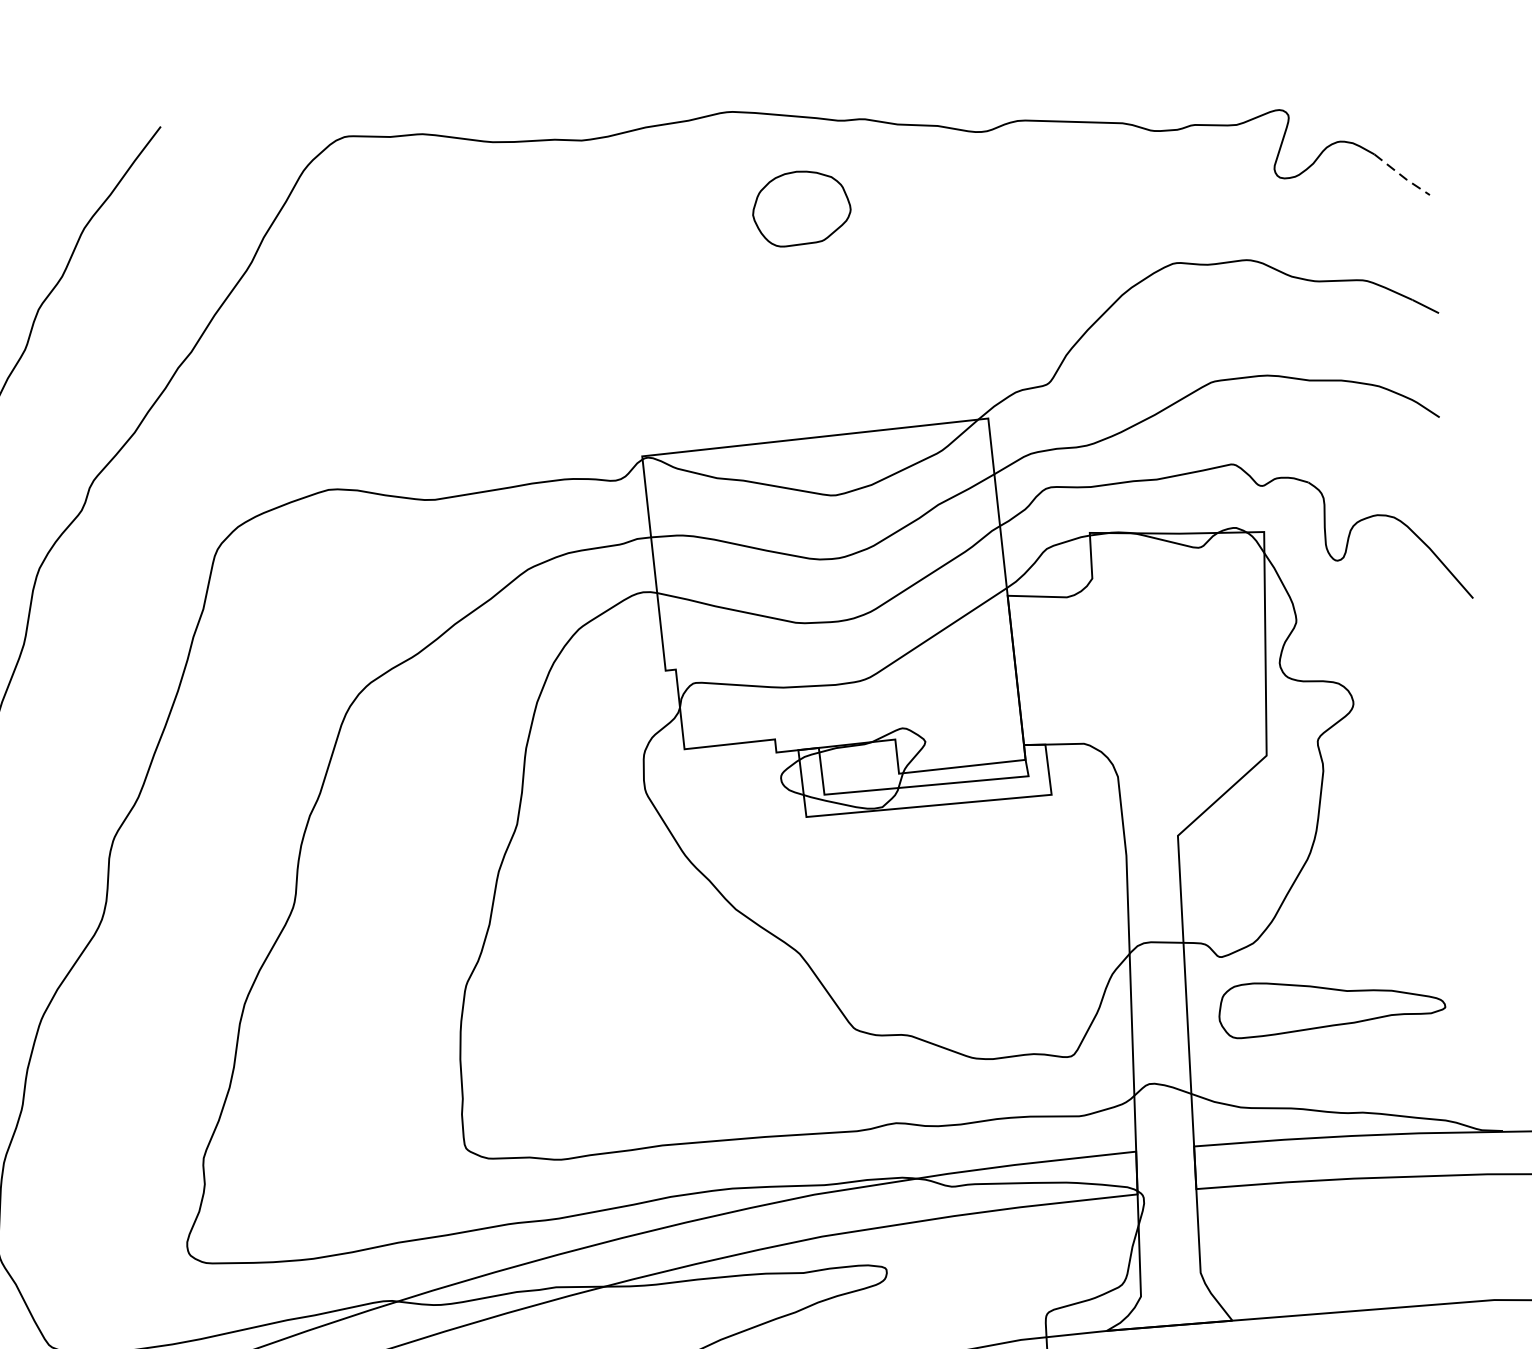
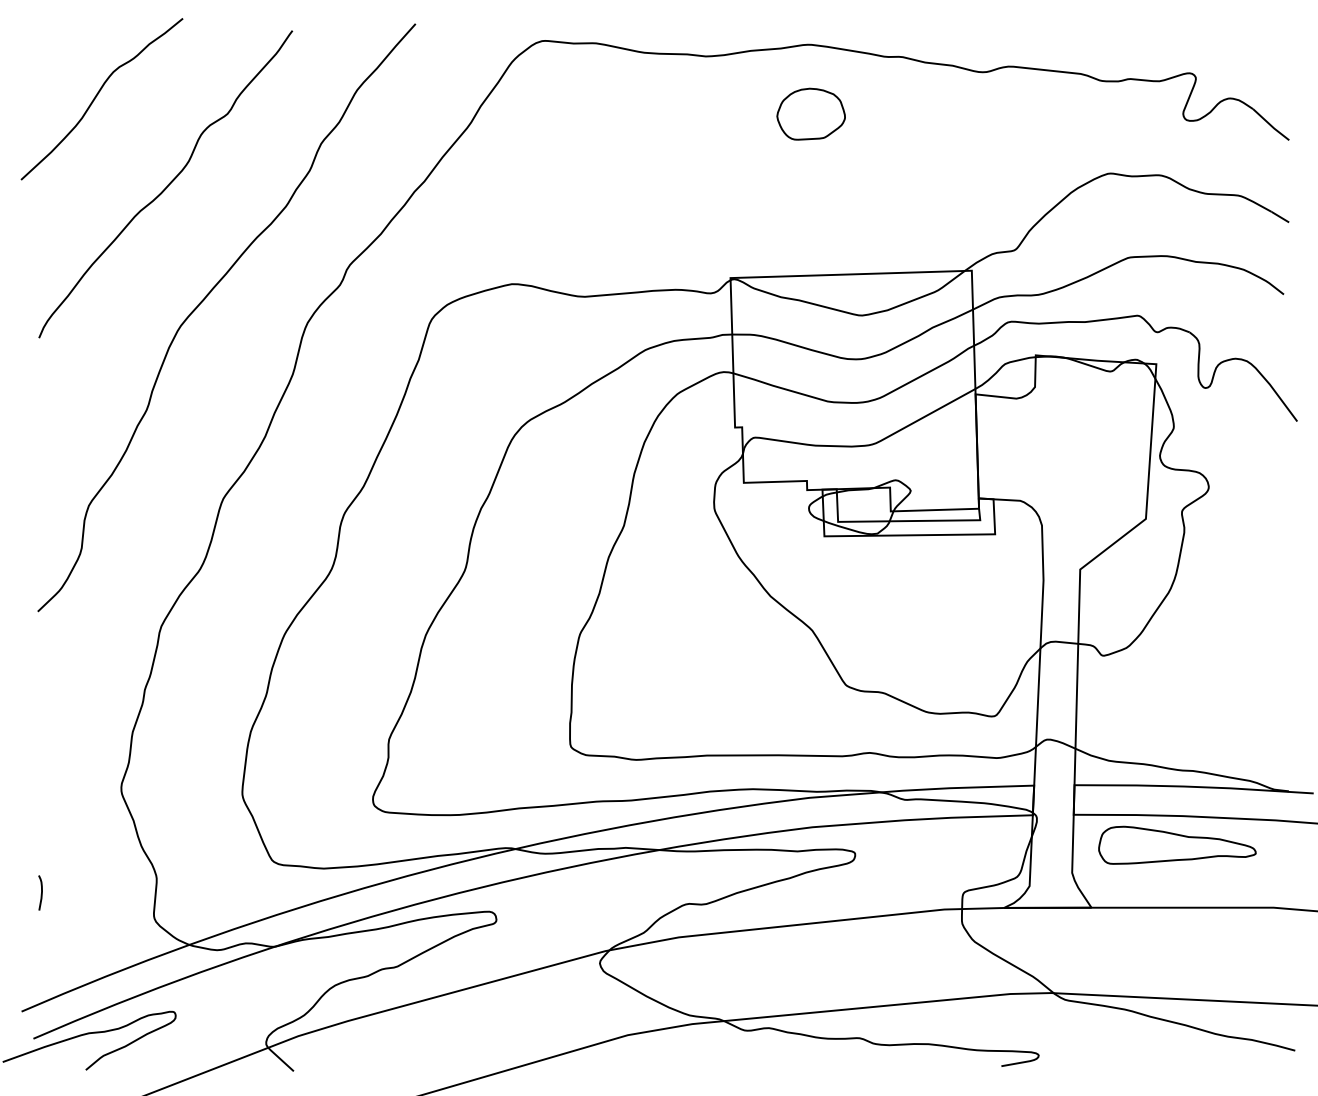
line: (1402, 175) -> (1271, 125), dashed -> solid
part: (800, 207) -> (810, 113), moved
part: (1331, 1002) -> (1177, 844), moved

